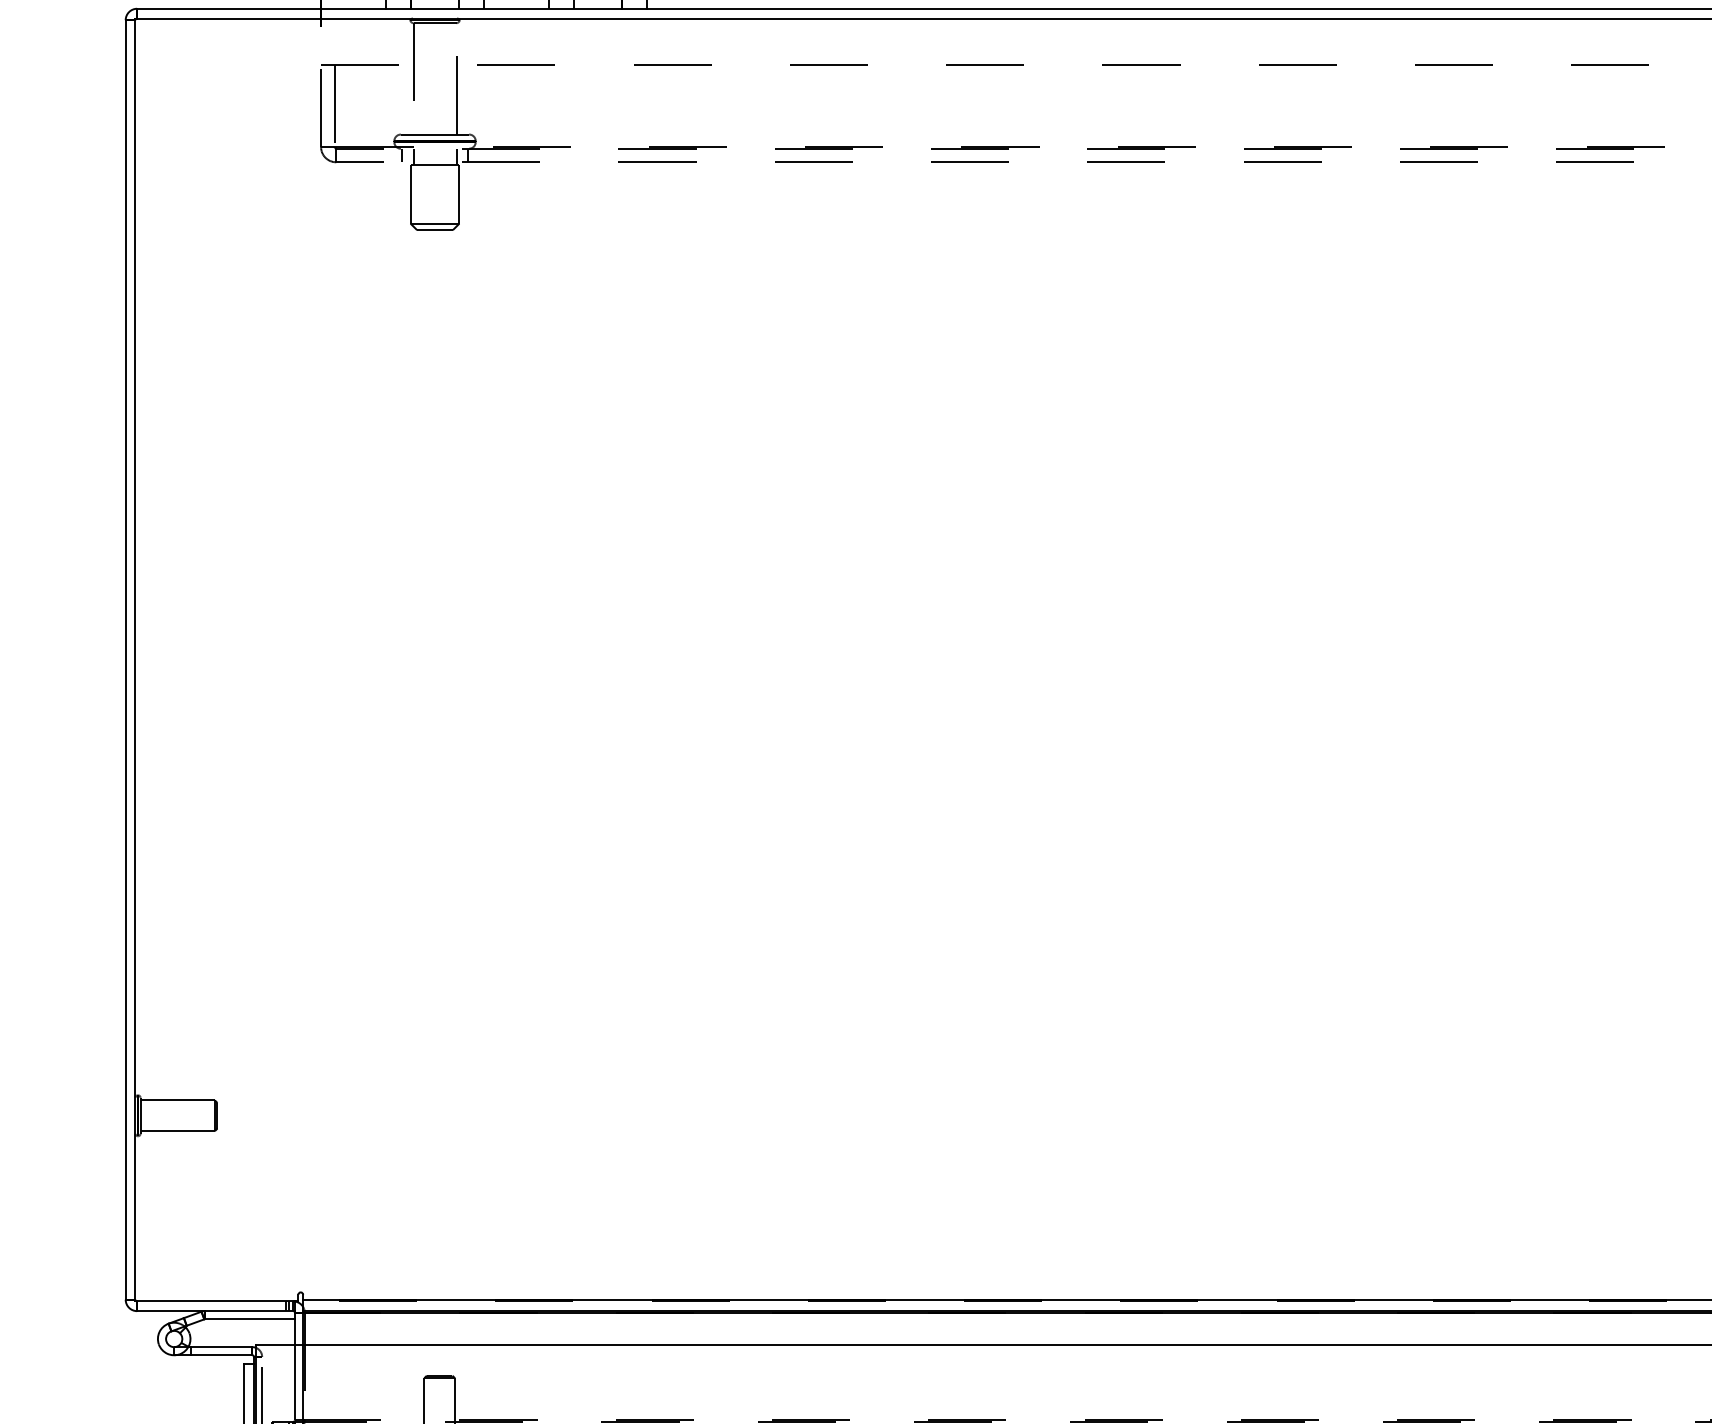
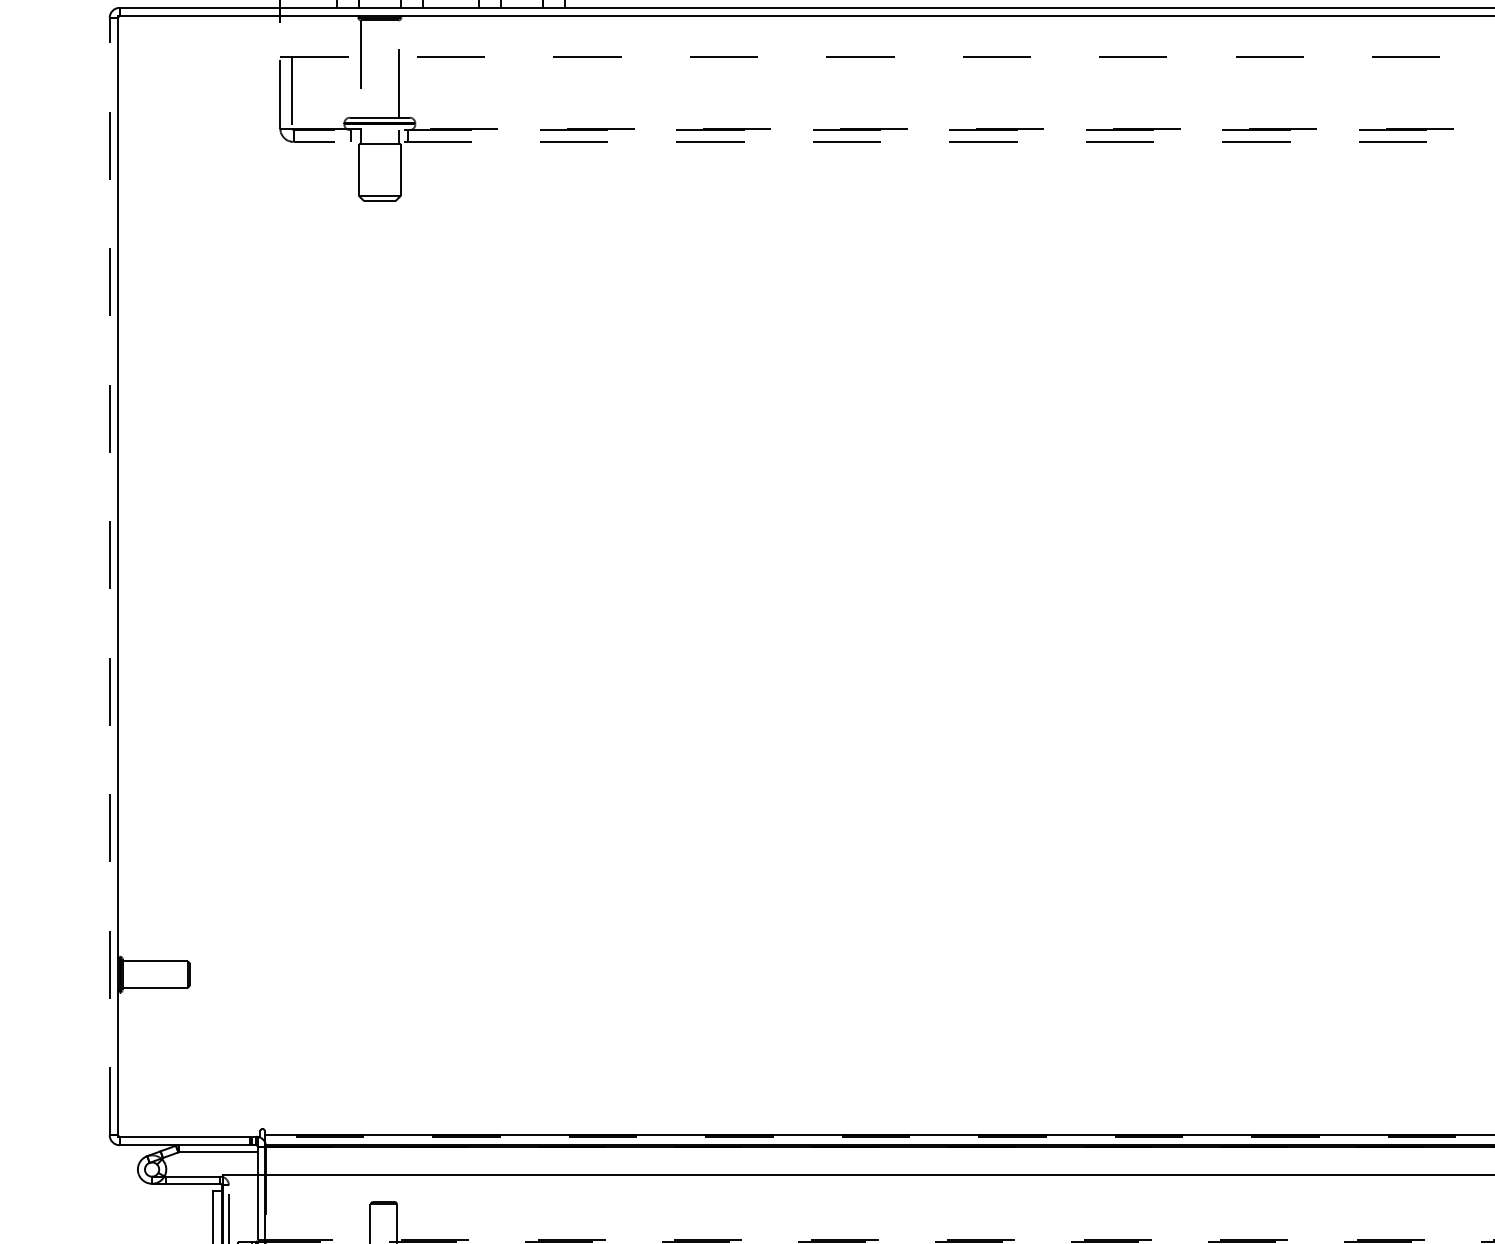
line: (125, 659) -> (109, 576), solid -> dashed

